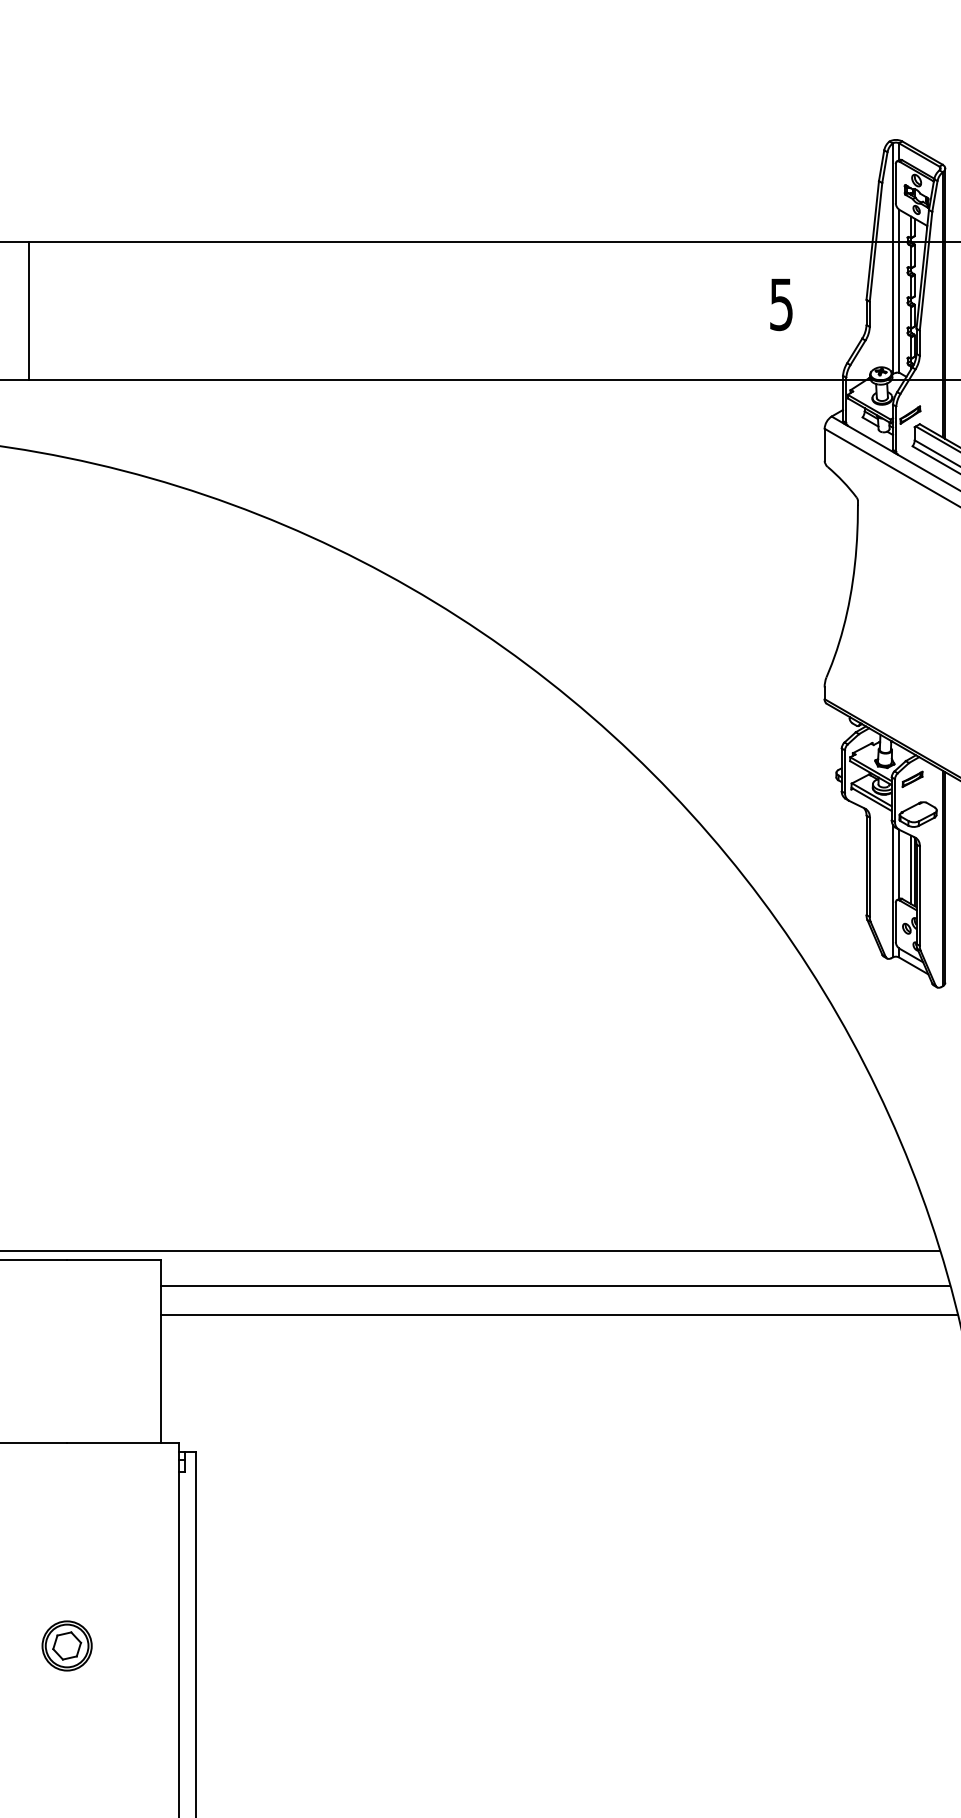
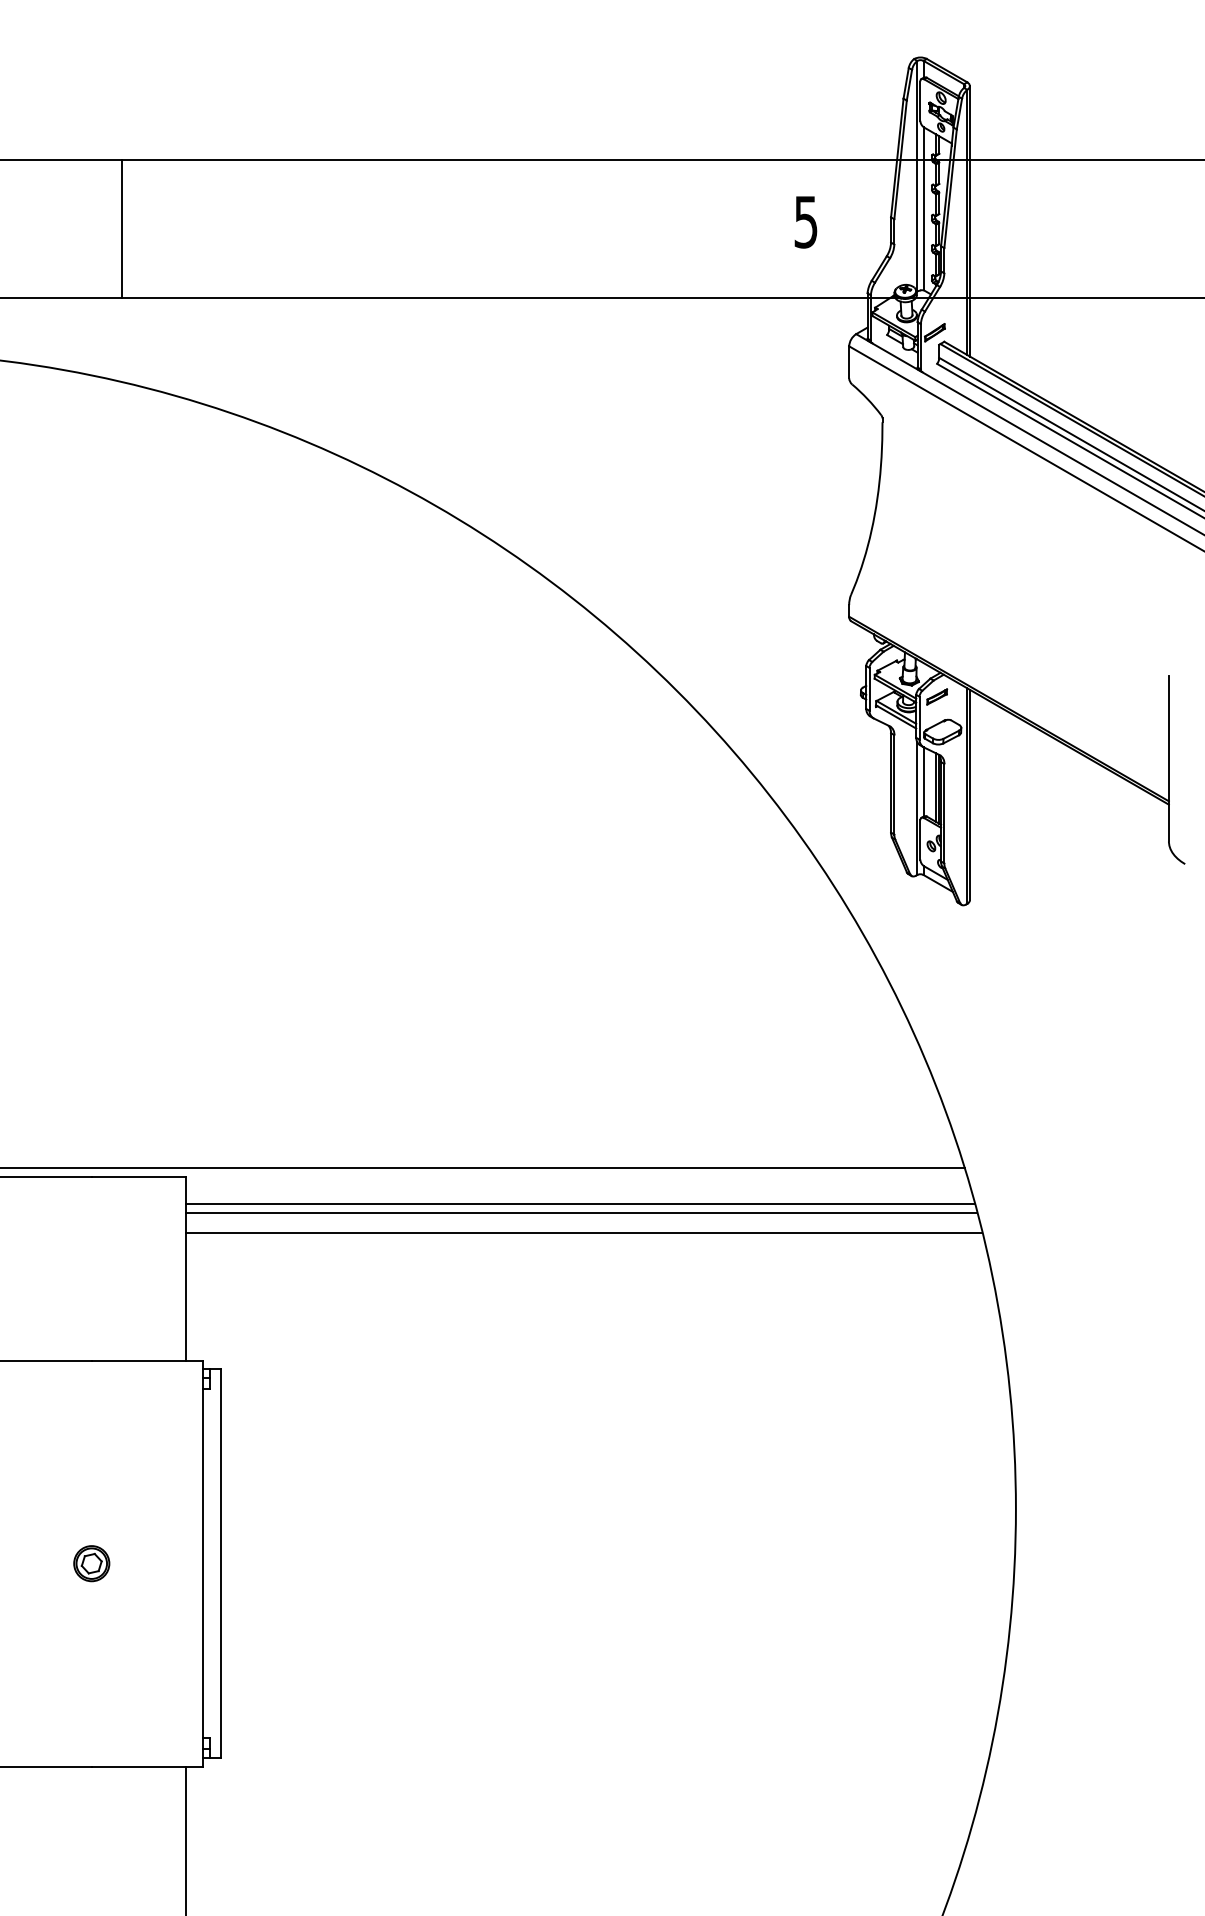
line: (28, 310) -> (121, 228), moved
line: (556, 1294) -> (581, 1212), added
part: (66, 1645) -> (91, 1563), size x0.71

